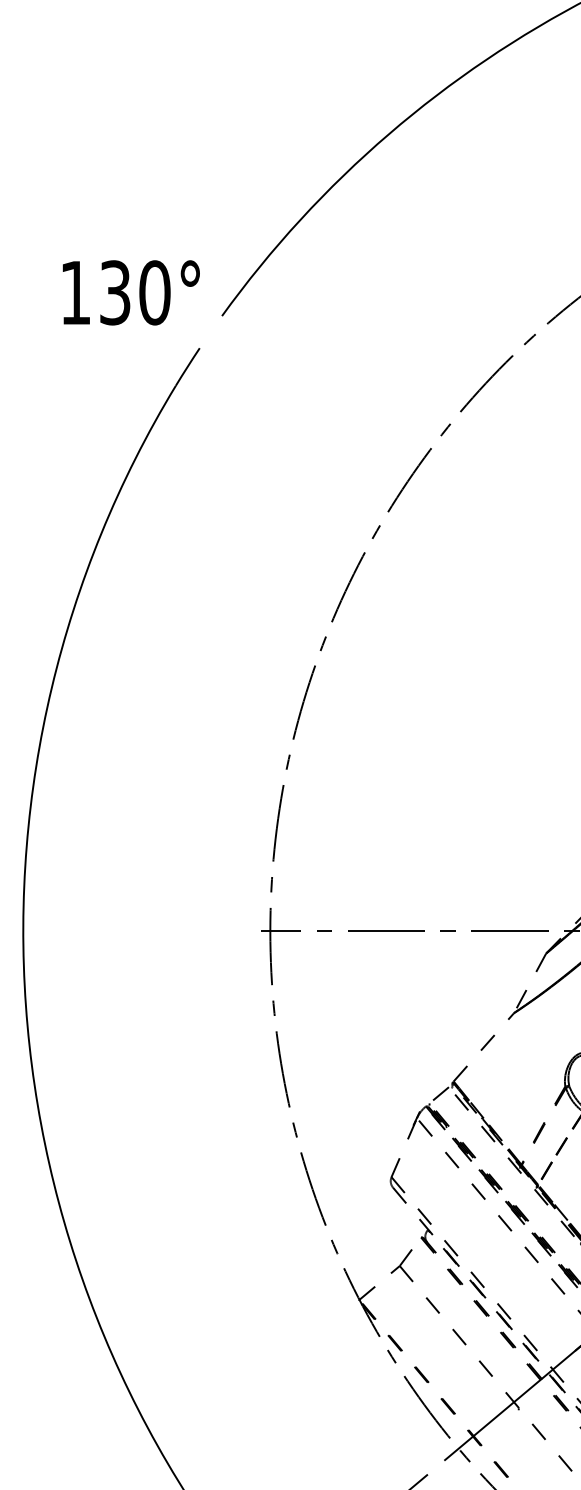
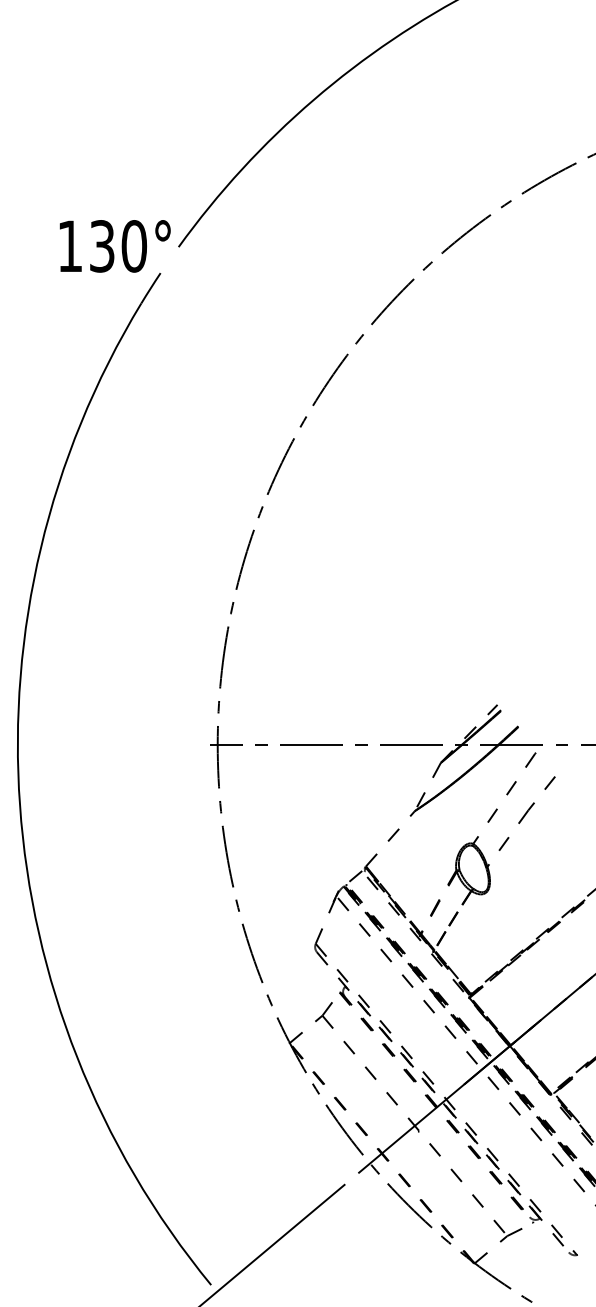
text: (130, 293) -> (114, 246), moved

